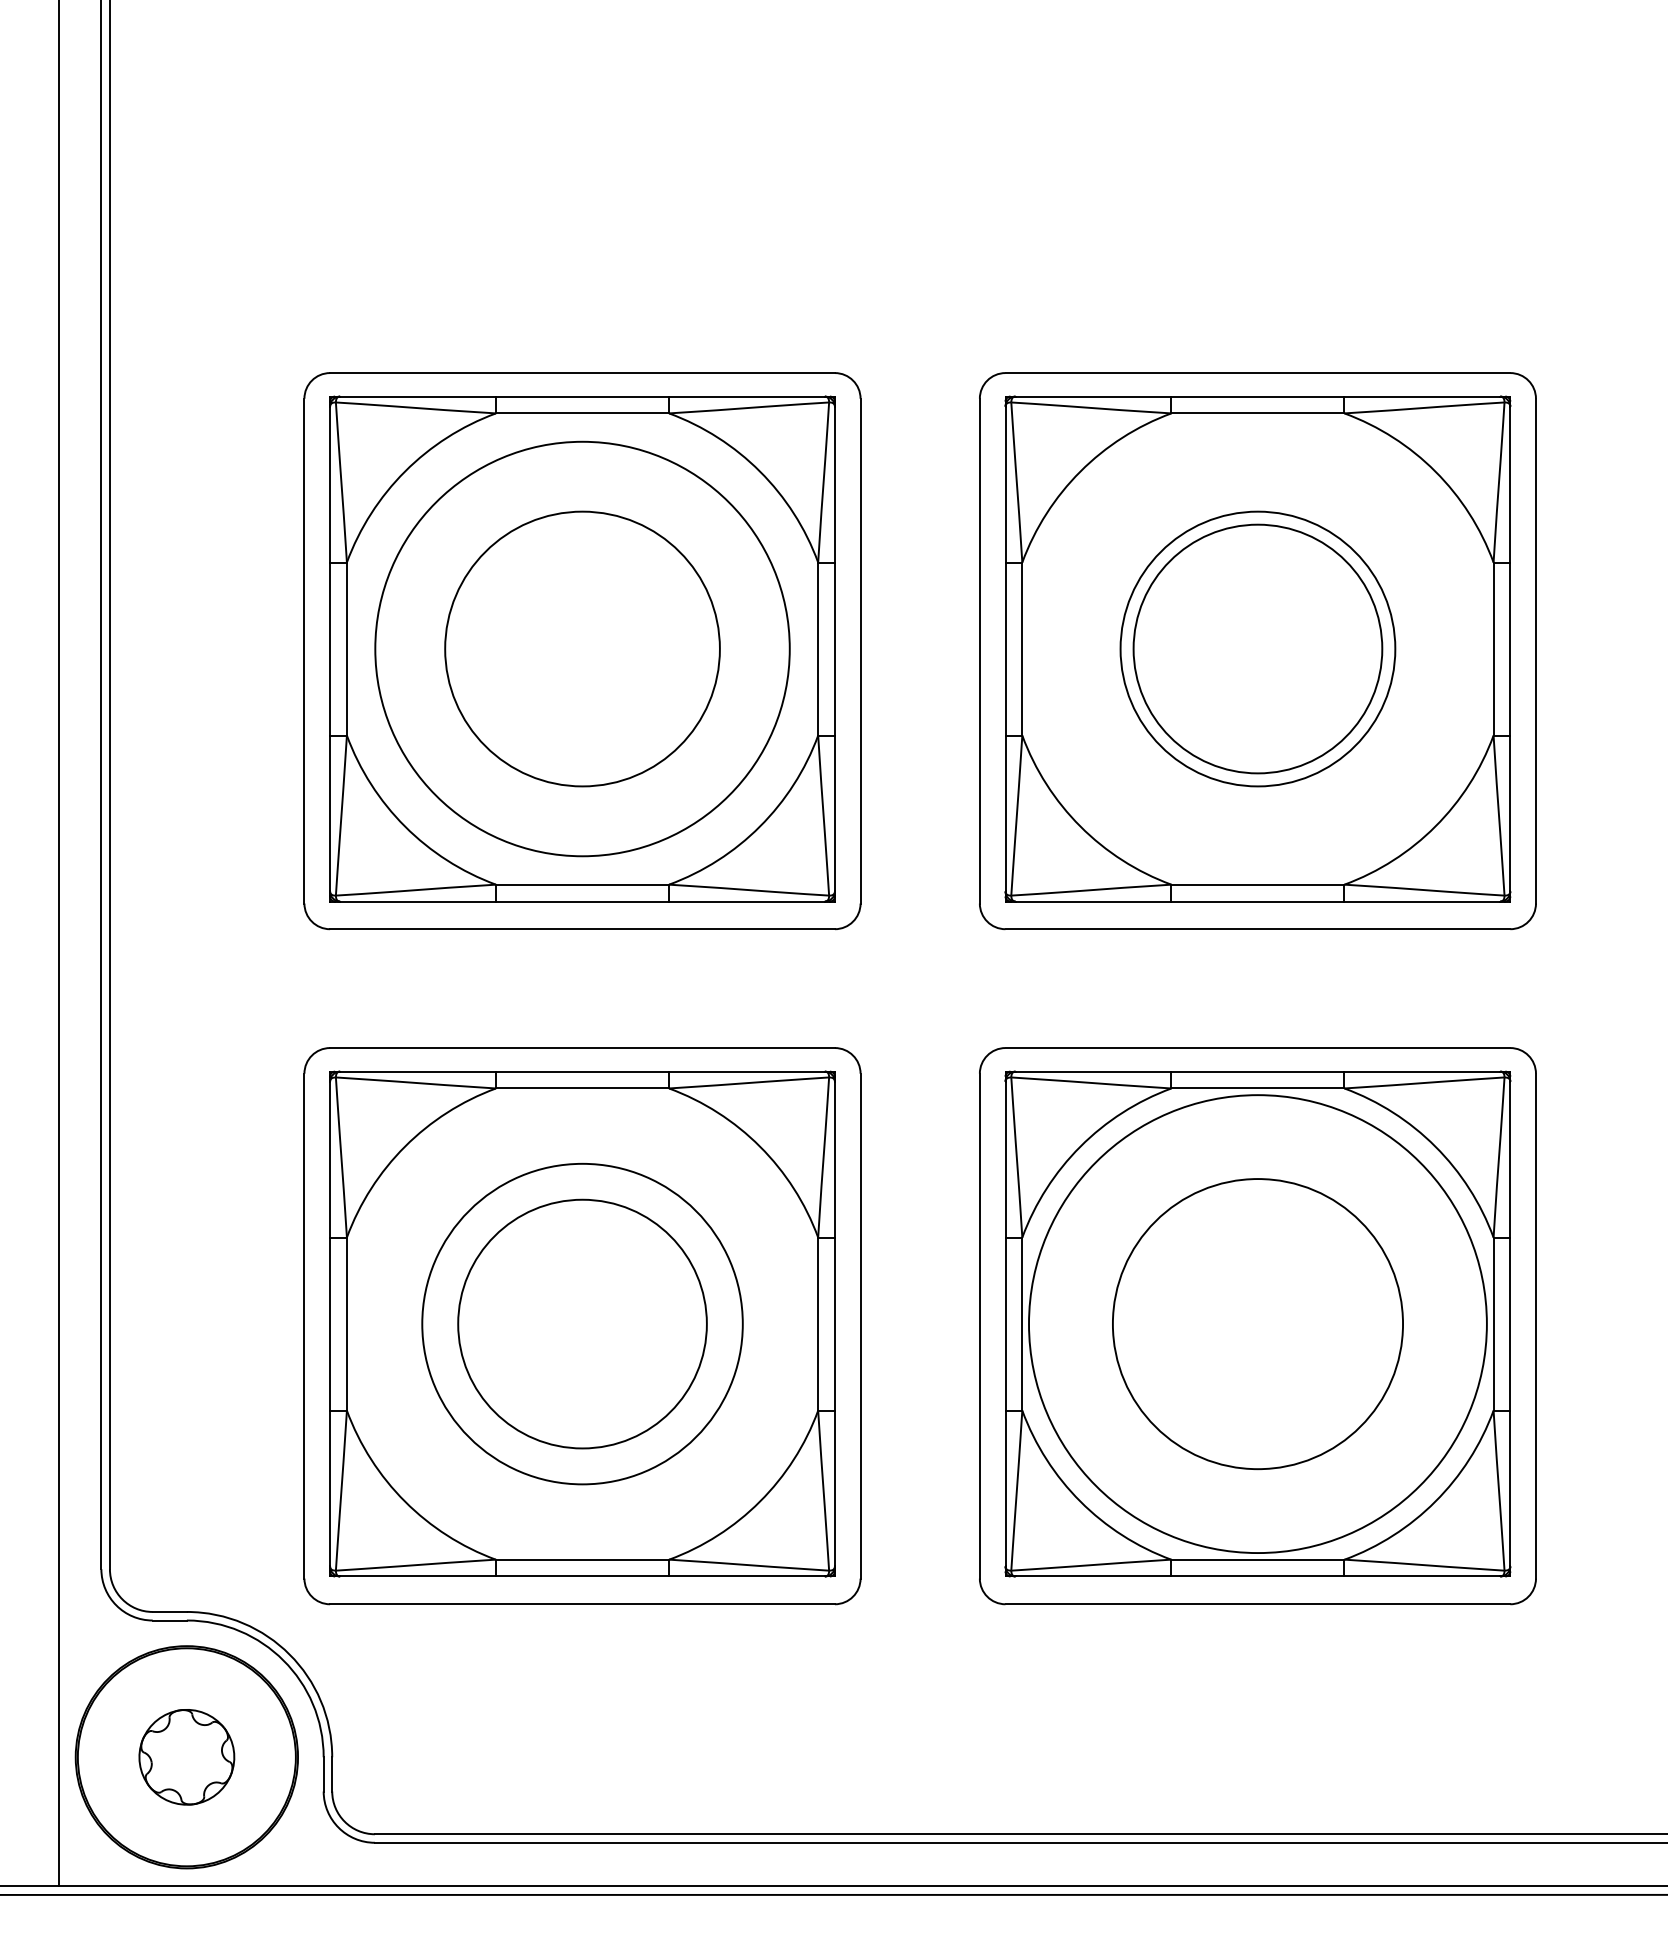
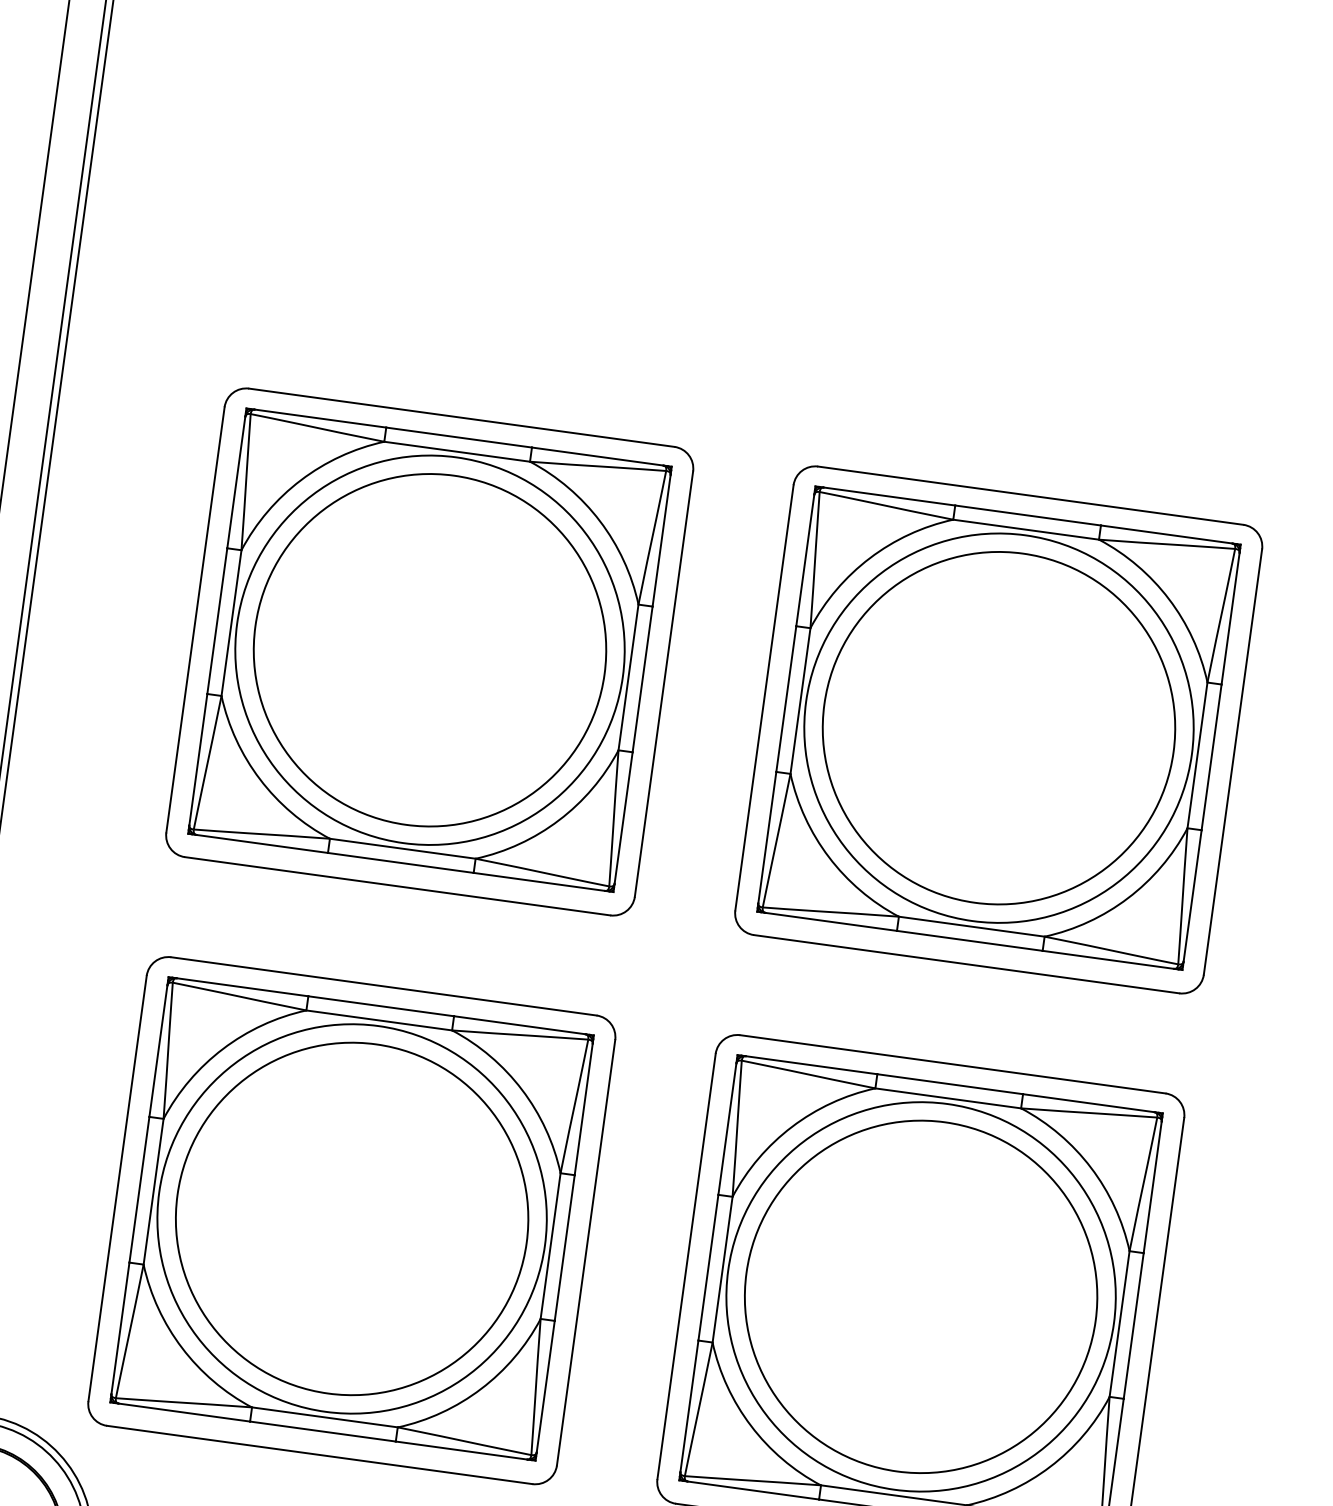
circle: (1257, 648) -> (998, 727), size x1.67
circle: (582, 649) -> (429, 650), size x1.67
circle: (1257, 649) -> (998, 728), size x1.67
circle: (582, 1323) -> (352, 1218), size x1.67
circle: (1257, 1323) -> (920, 1296), size x1.43
circle: (582, 1324) -> (352, 1219), size x1.43

